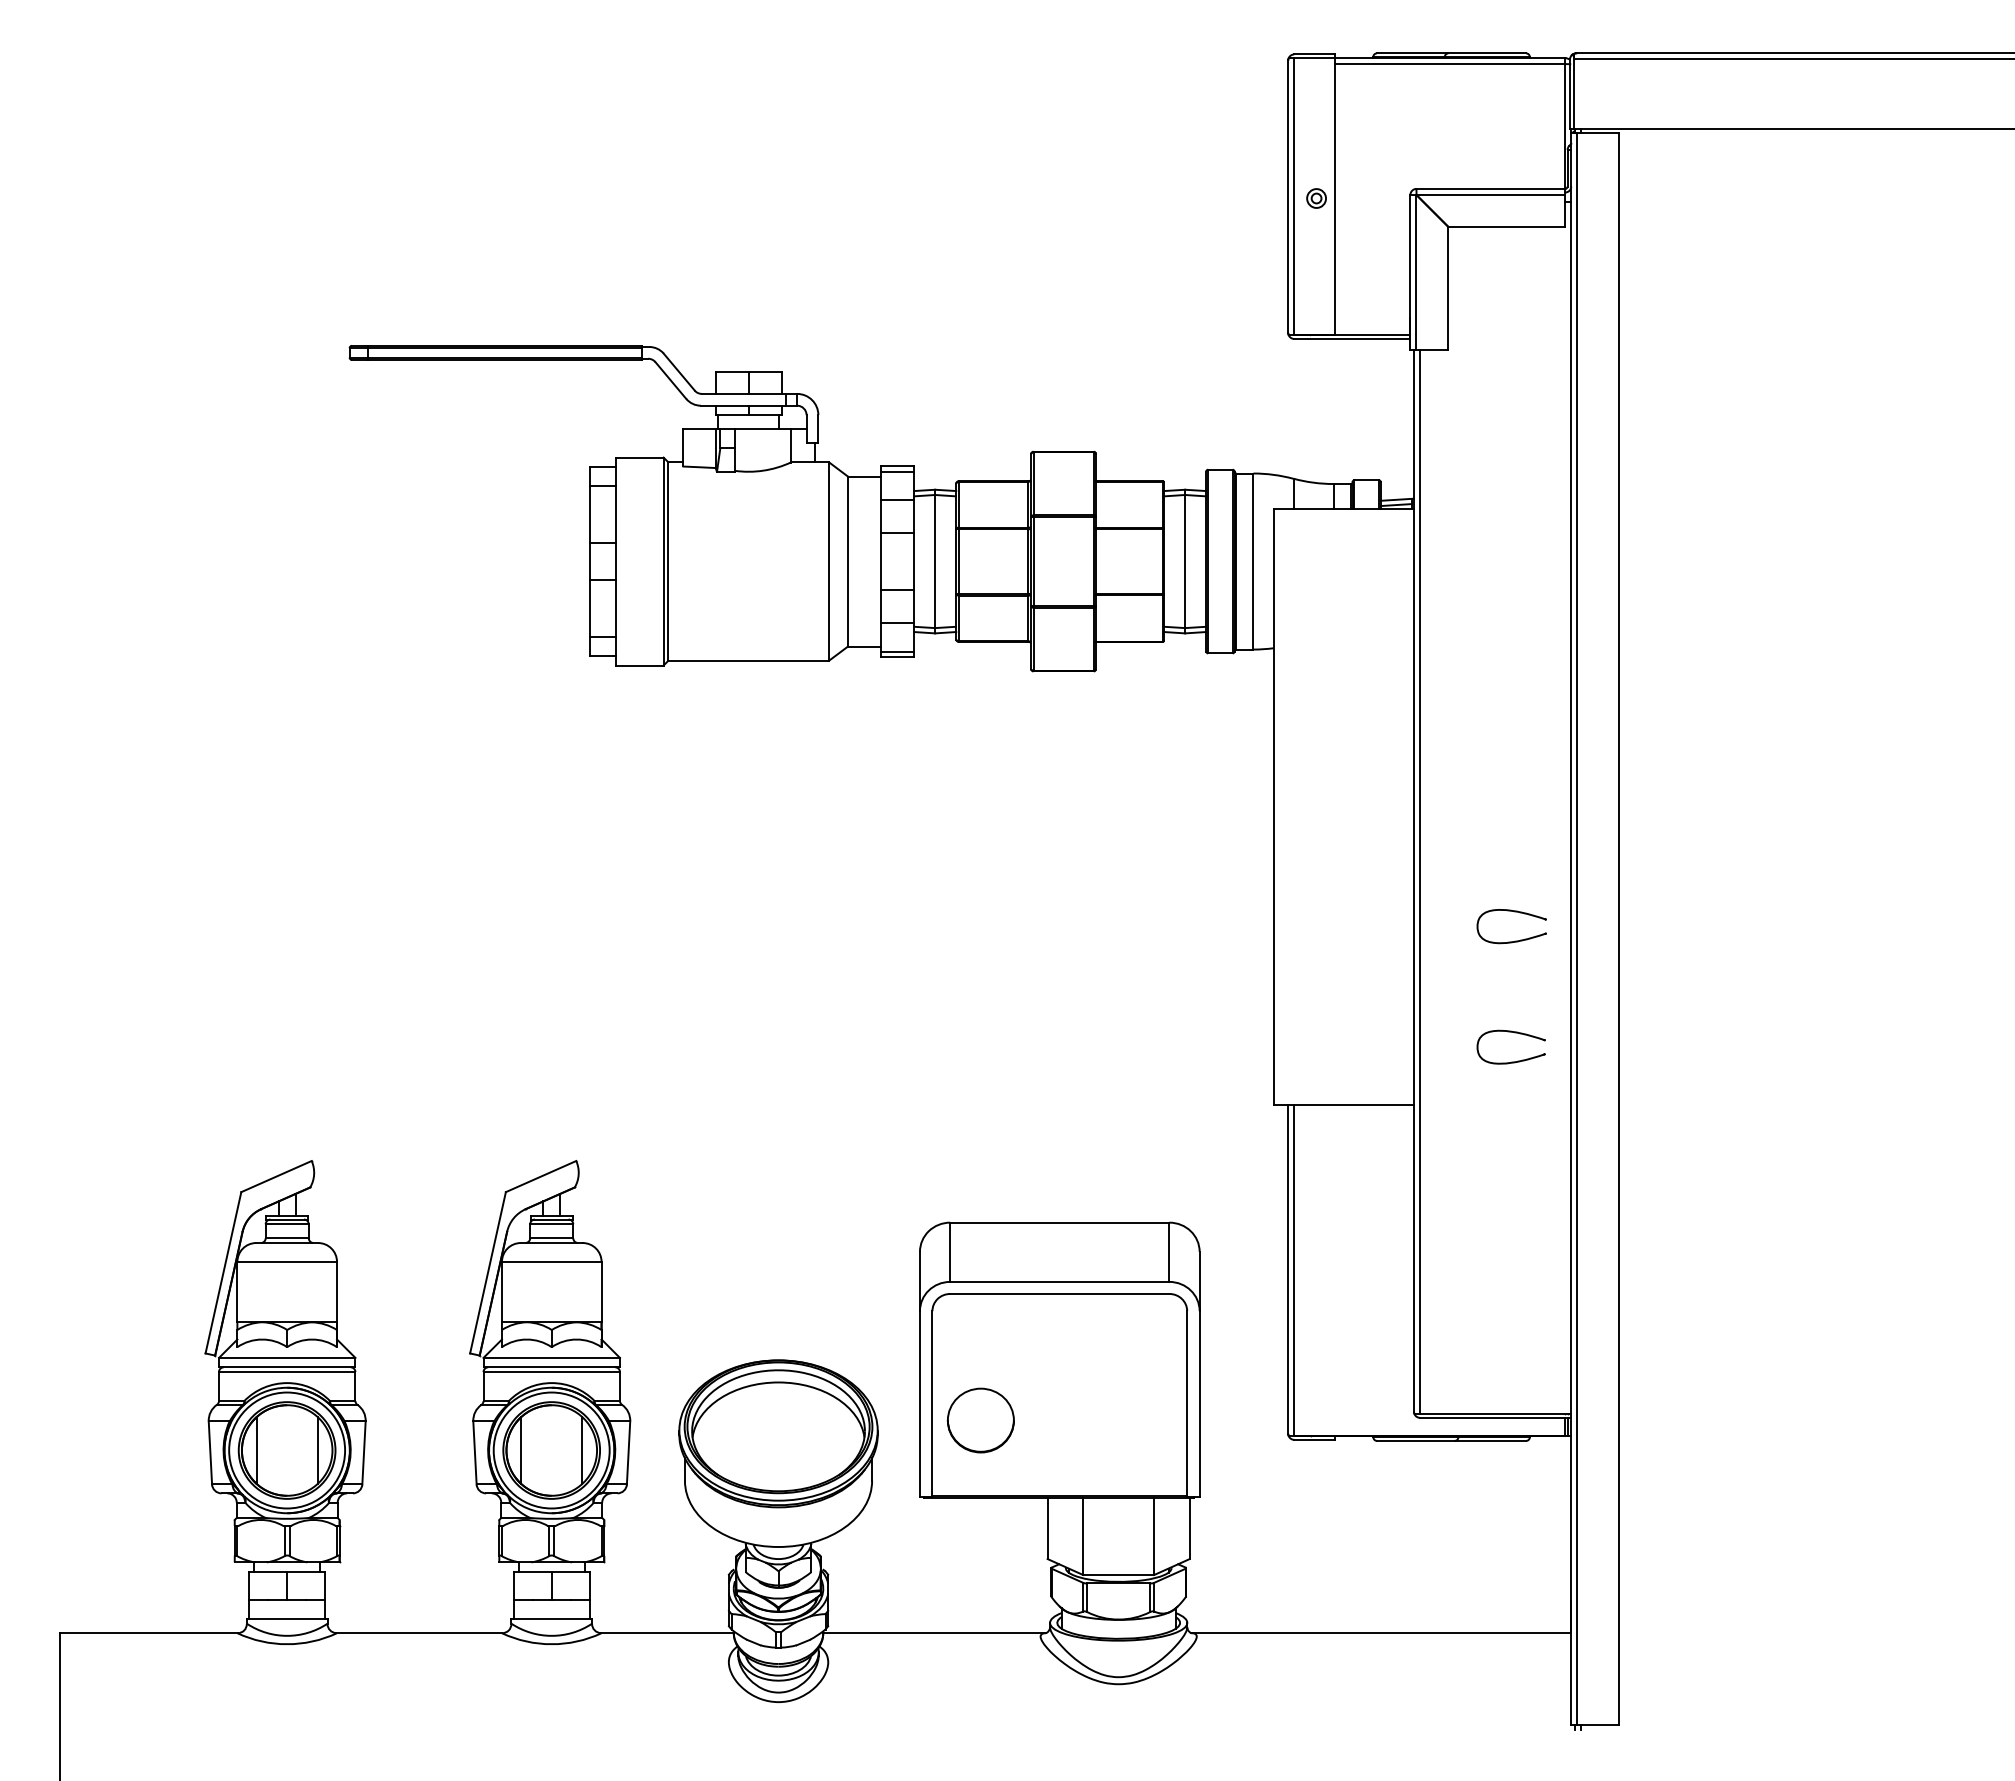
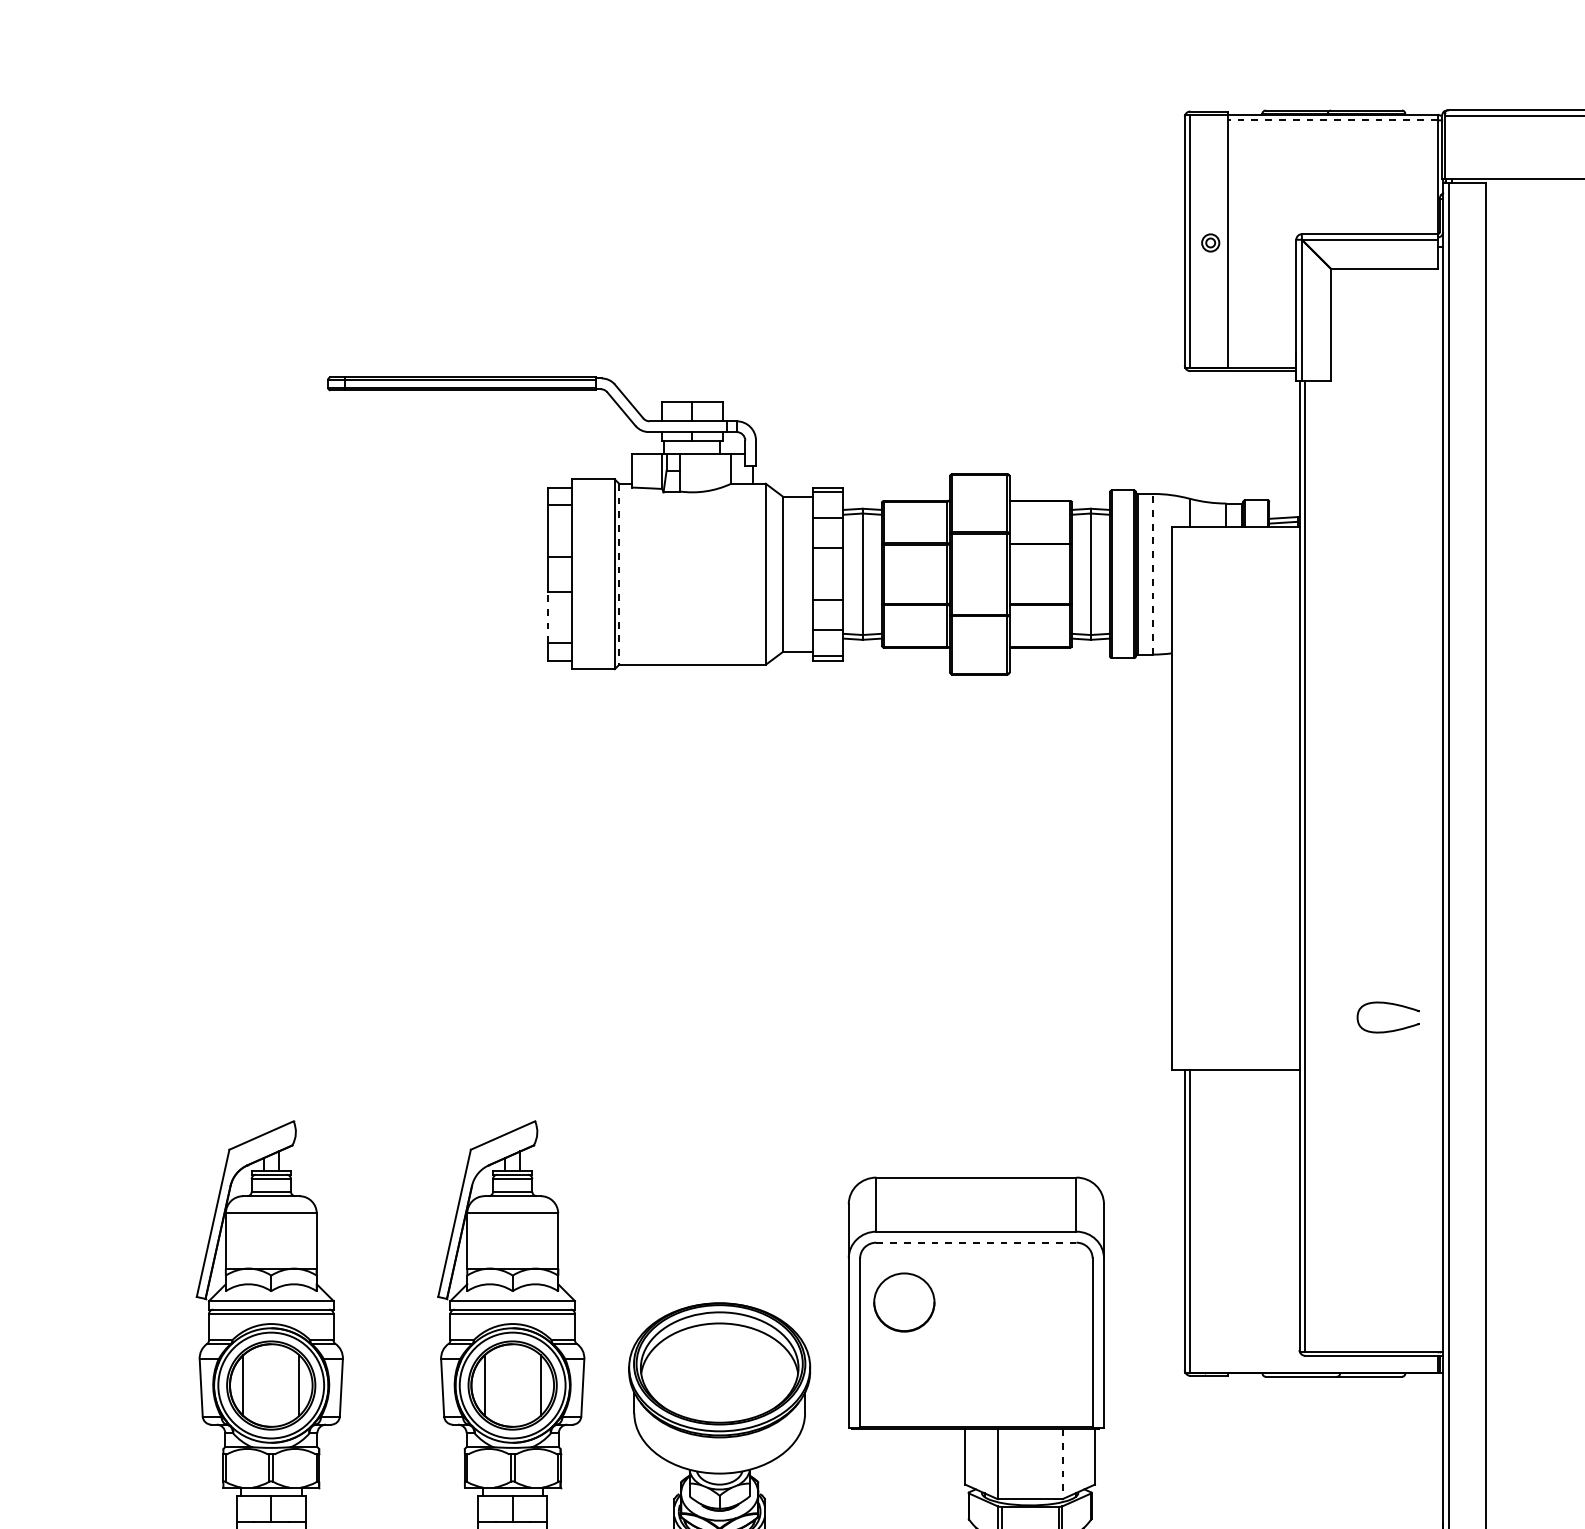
line: (1450, 64) -> (1332, 120), solid -> dashed
line: (1253, 561) -> (1153, 574), solid -> dashed
line: (668, 562) -> (619, 575), solid -> dashed
line: (590, 608) -> (548, 617), solid -> dashed
curve: (1514, 912) -> (1391, 894), removed
line: (1059, 1293) -> (976, 1242), solid -> dashed
part: (980, 1420) -> (904, 1302), moved
line: (1154, 1537) -> (1062, 1464), solid -> dashed

